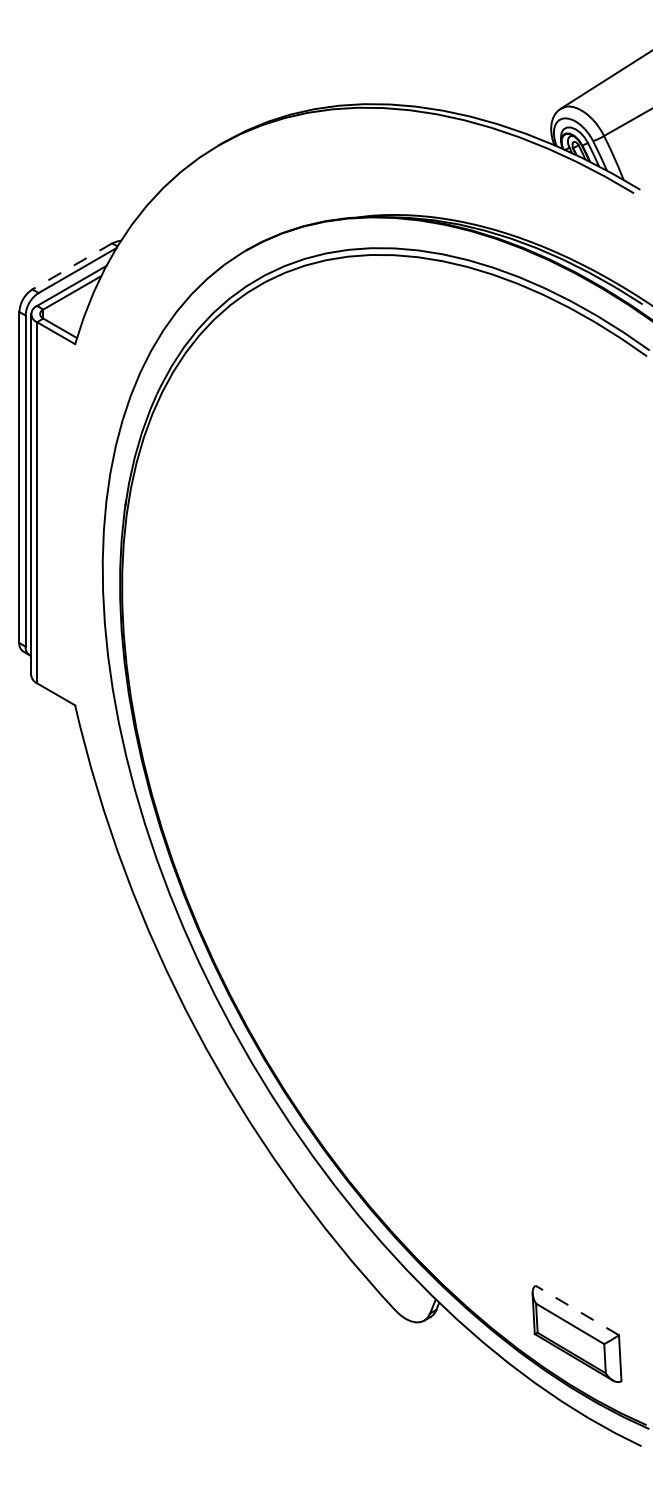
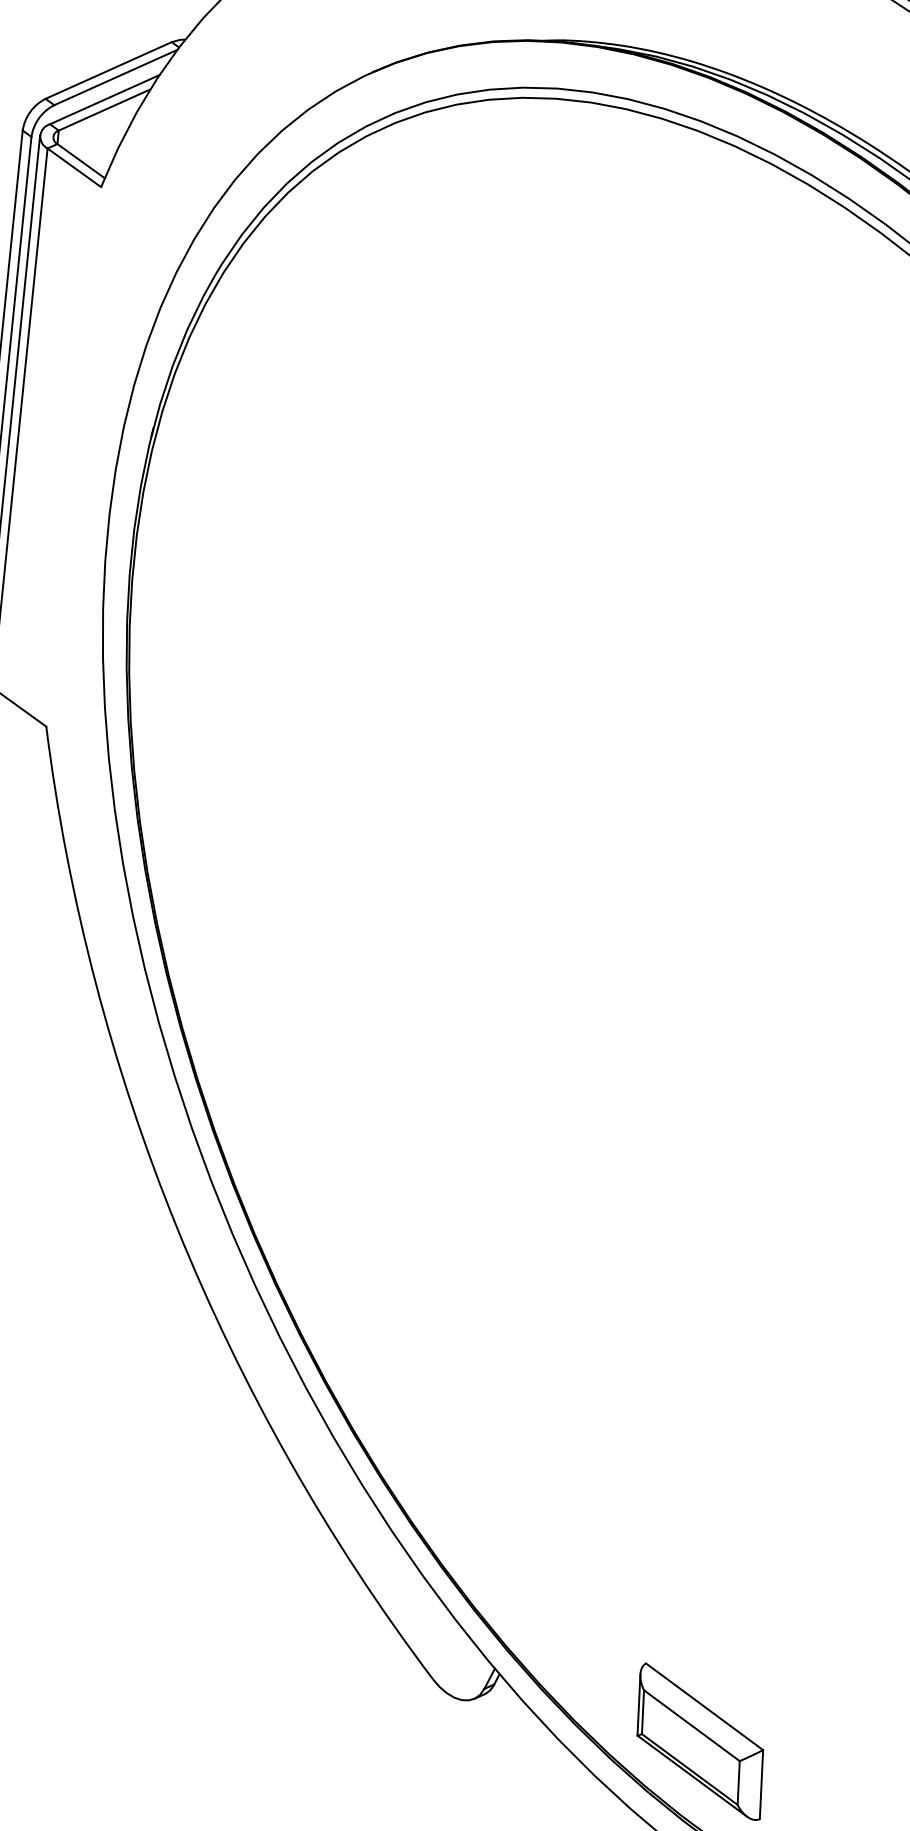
line: (71, 266) -> (107, 70), dashed -> solid
line: (576, 1310) -> (703, 1706), dashed -> solid

